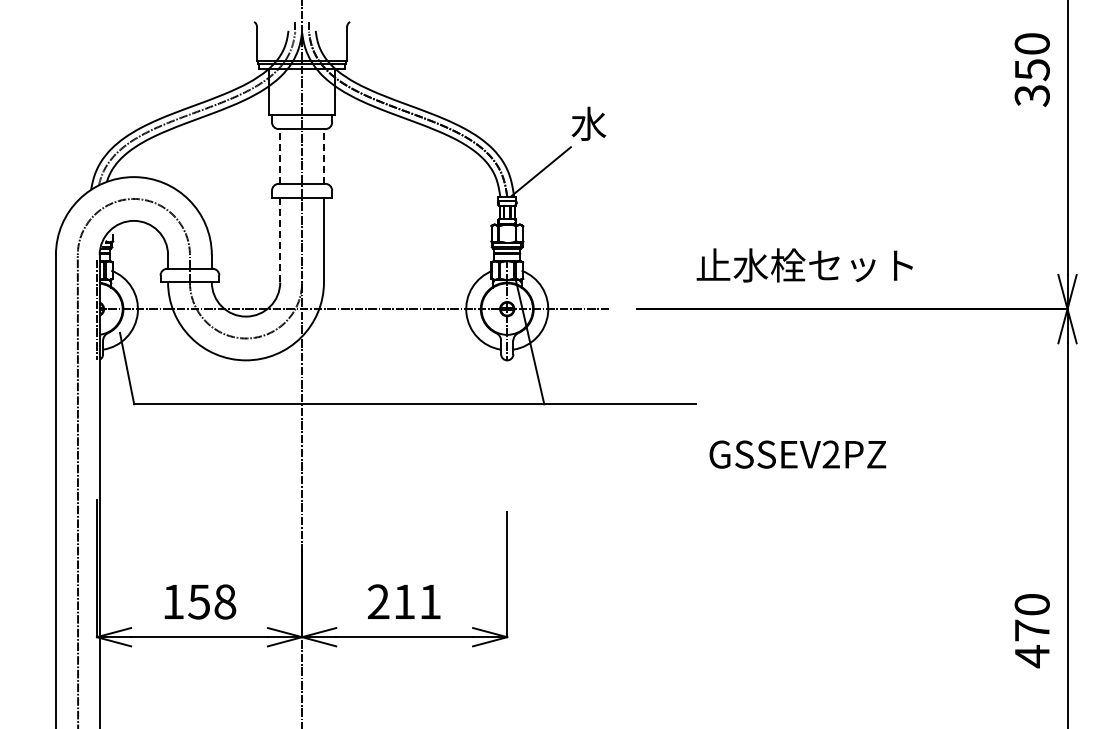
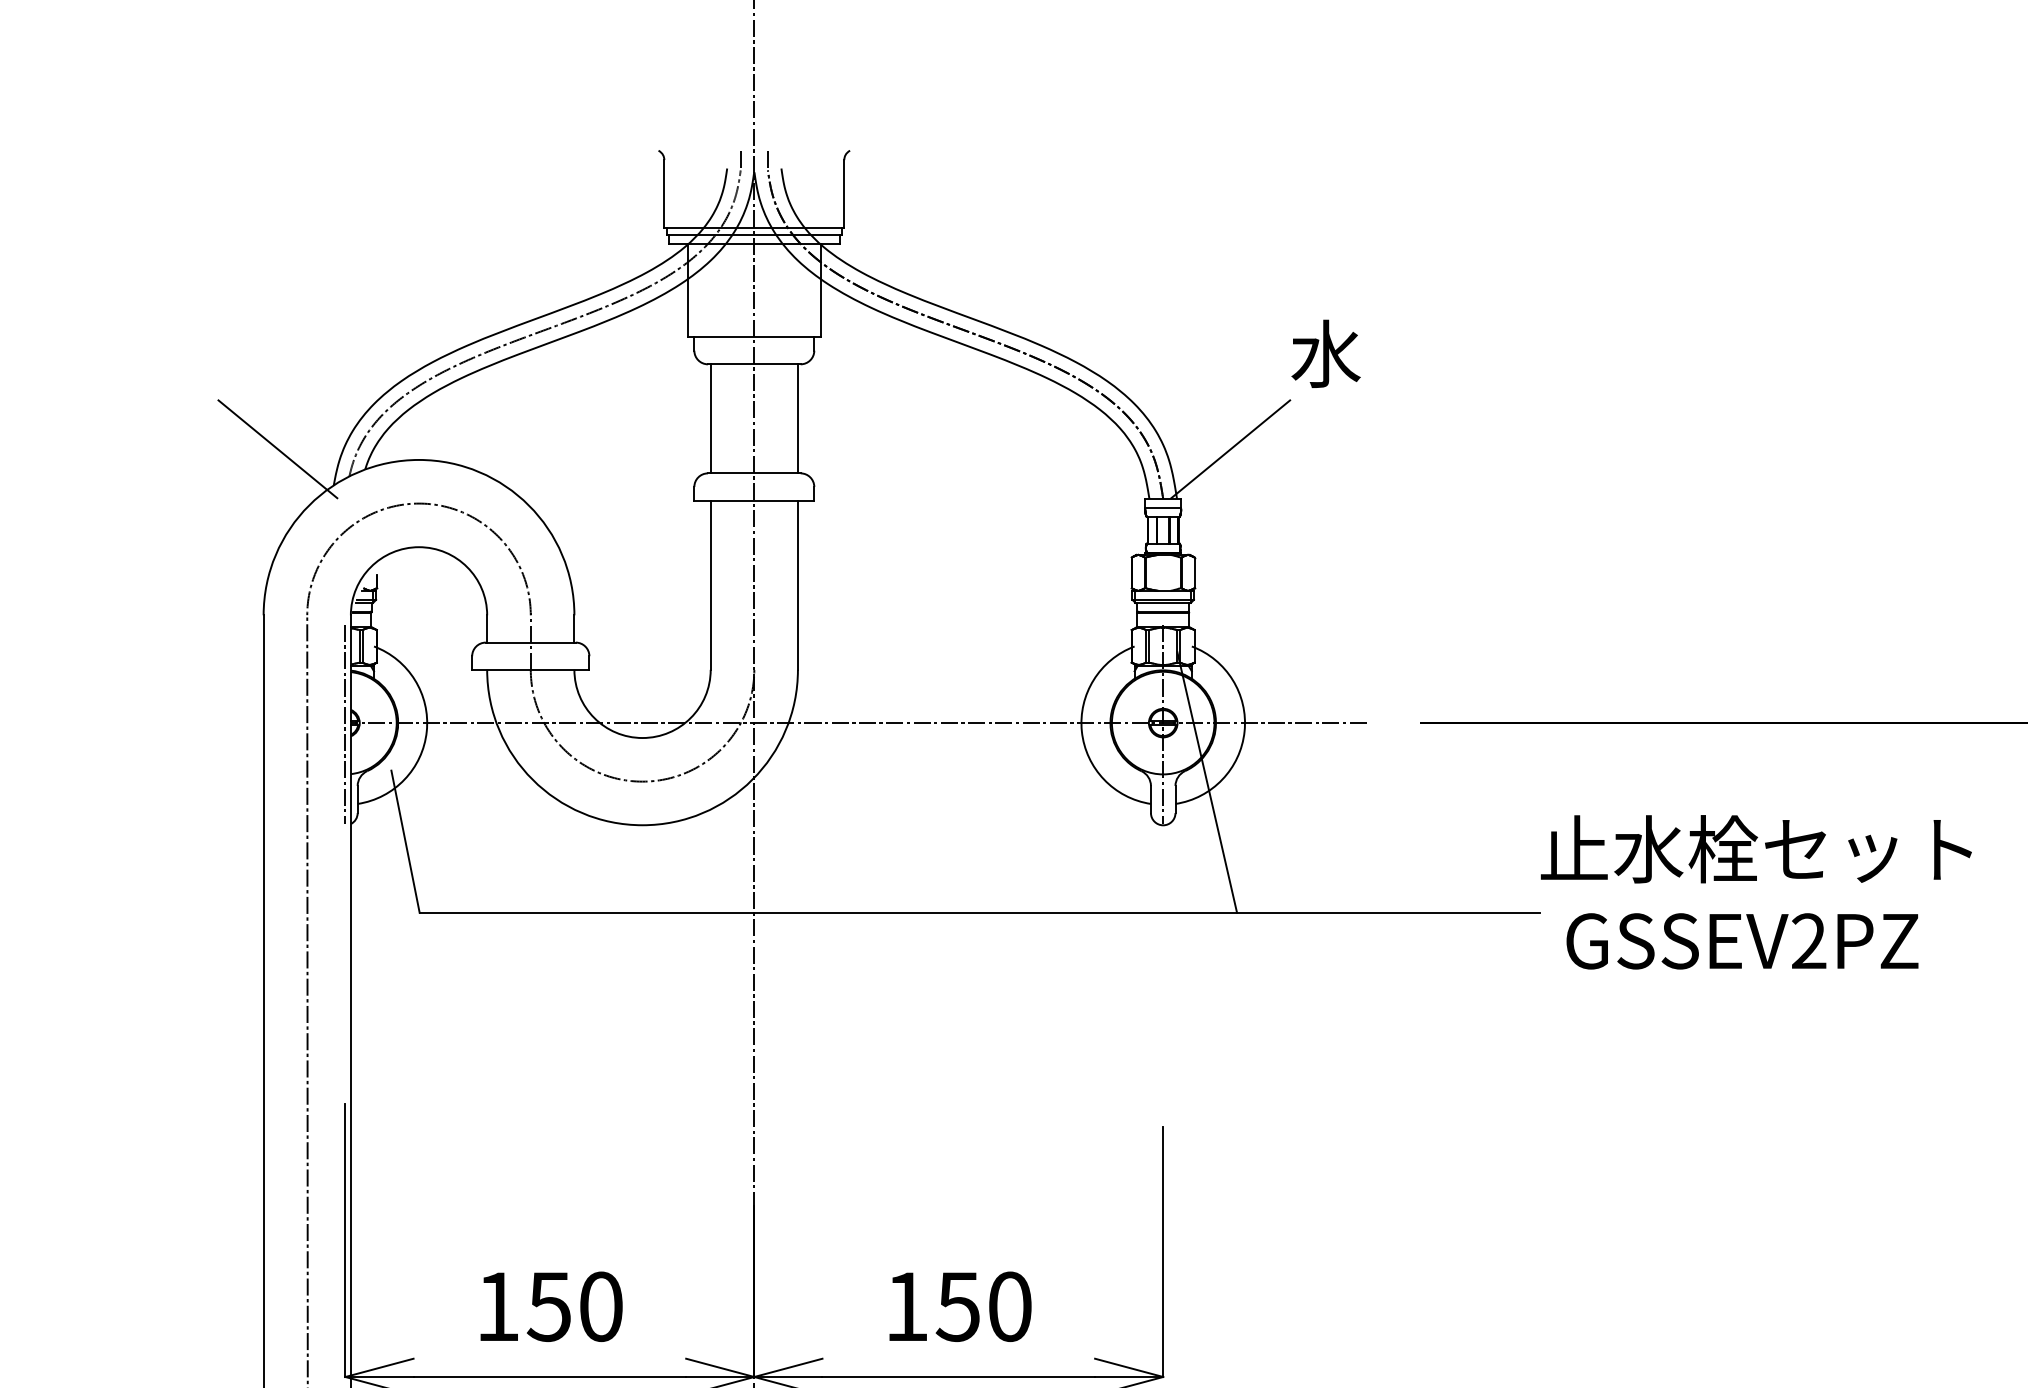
line: (280, 155) -> (711, 416), dashed -> solid
line: (323, 155) -> (796, 416), dashed -> solid
line: (62, 171) -> (276, 448), added
line: (280, 239) -> (711, 584), dashed -> solid
text: (804, 265) -> (1755, 849), moved
text: (797, 454) -> (1741, 941), moved
text: (225, 601) -> (601, 1305), 158 -> 150
text: (404, 601) -> (958, 1305), 211 -> 150

